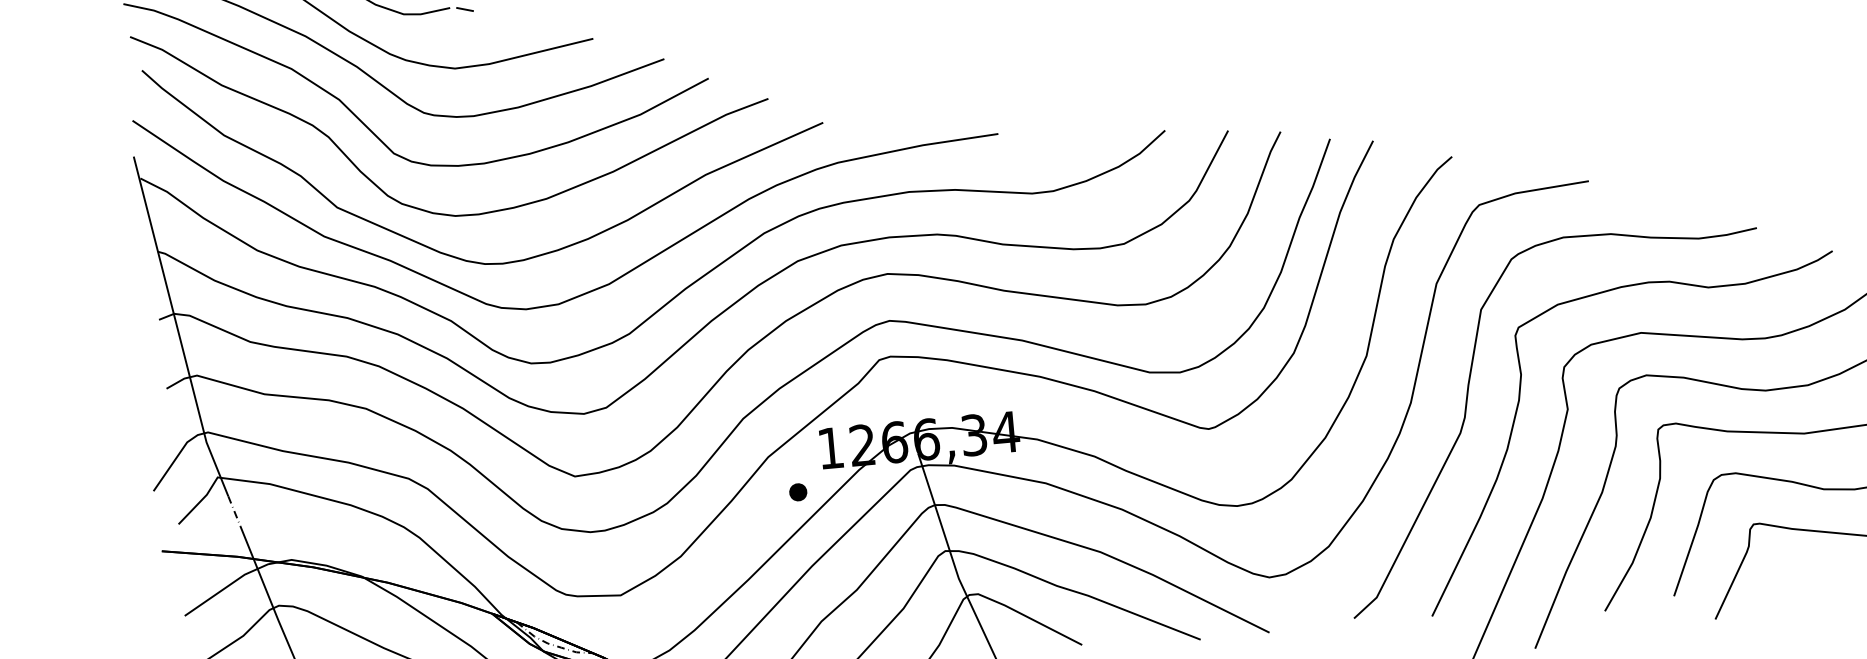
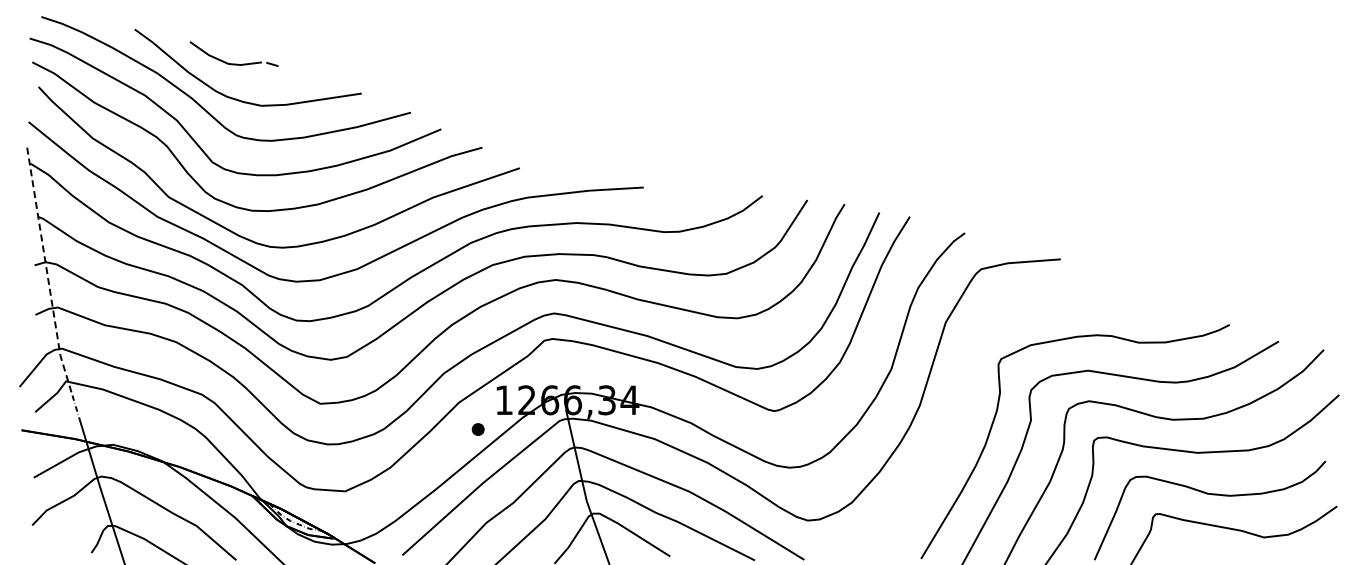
line: (177, 328) -> (47, 272), solid -> dashed
curve: (1467, 410) -> (959, 414), removed

